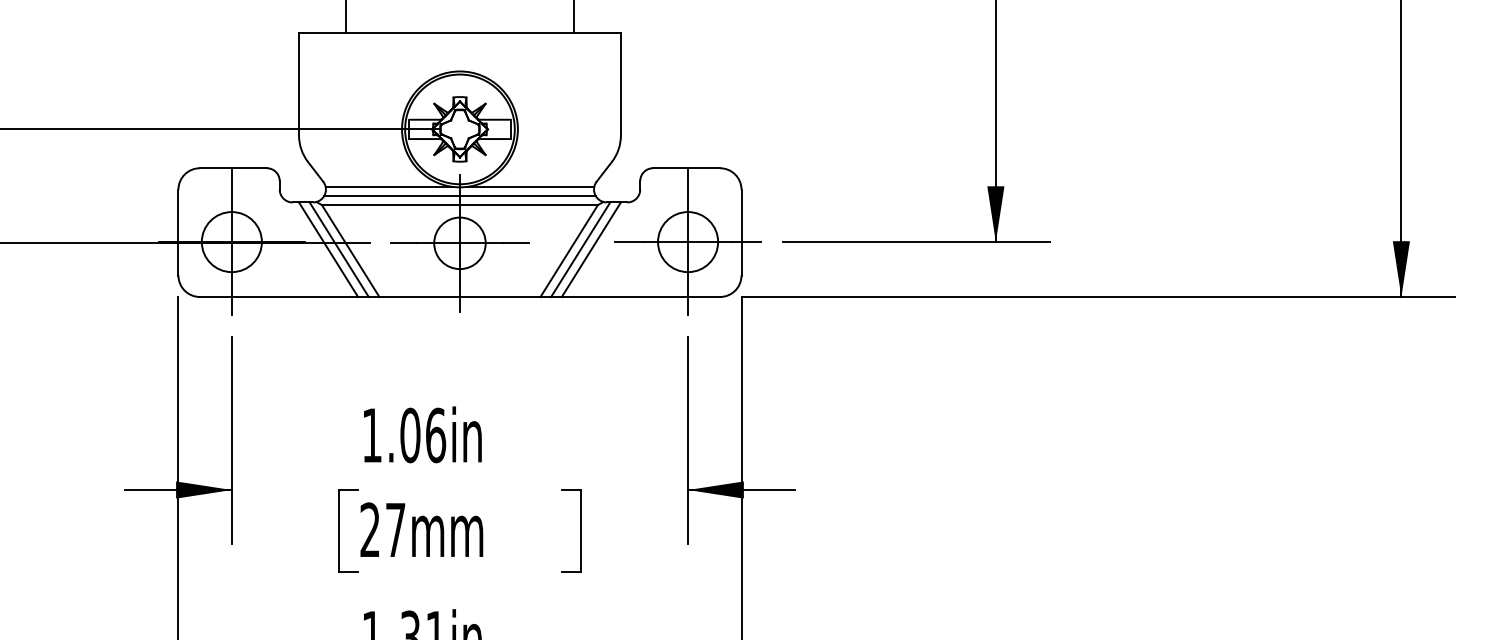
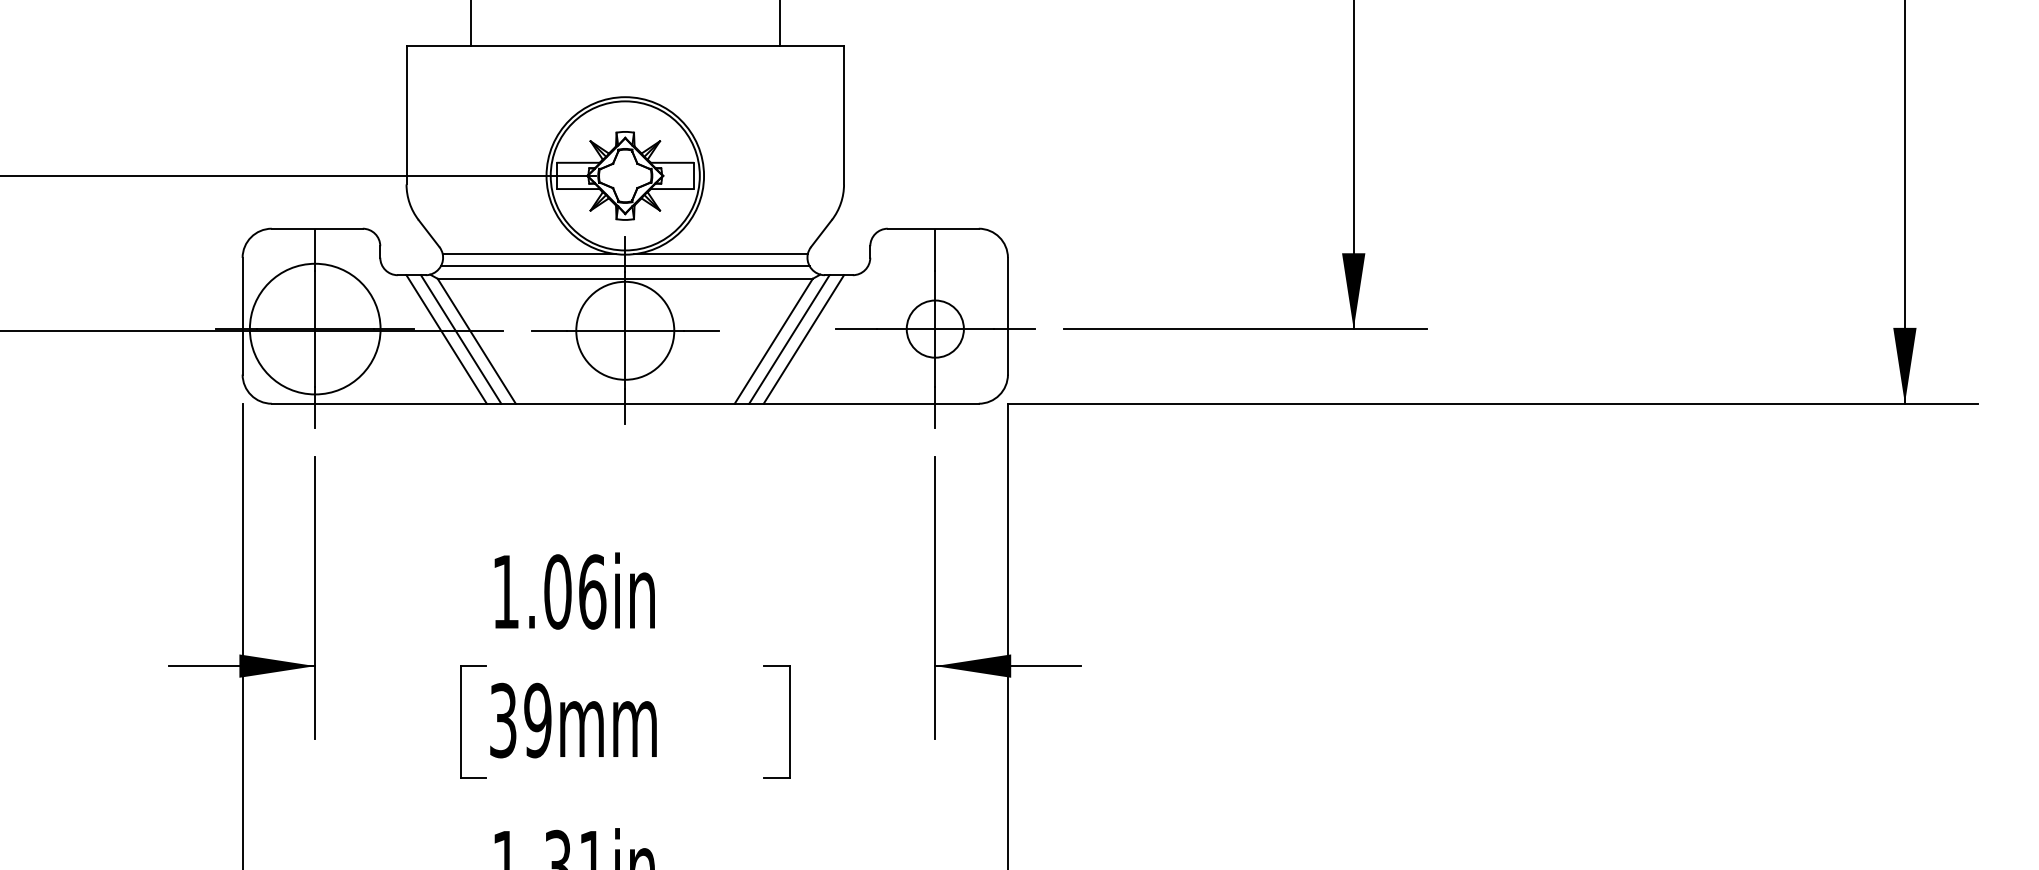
circle: (232, 241) -> (315, 328), size x1.6
circle: (688, 241) -> (935, 328), size x0.7
circle: (460, 243) -> (625, 330), size x1.4
text: (382, 530) -> (520, 720), 27mm -> 39mm

